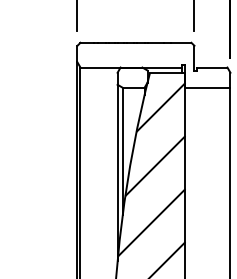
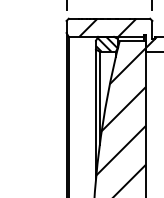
hatch: (147, 62) -> (117, 33), added
hatch: (132, 77) -> (106, 44), added

